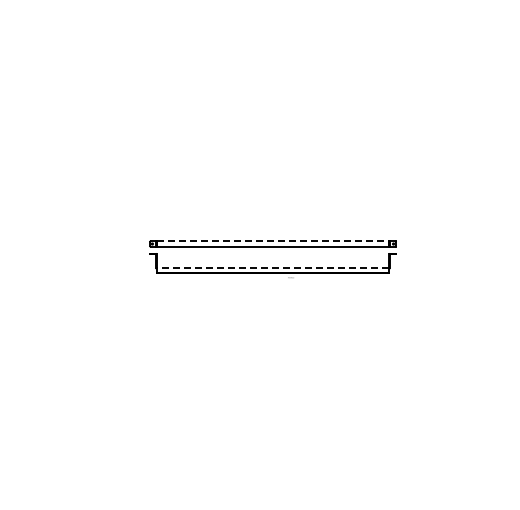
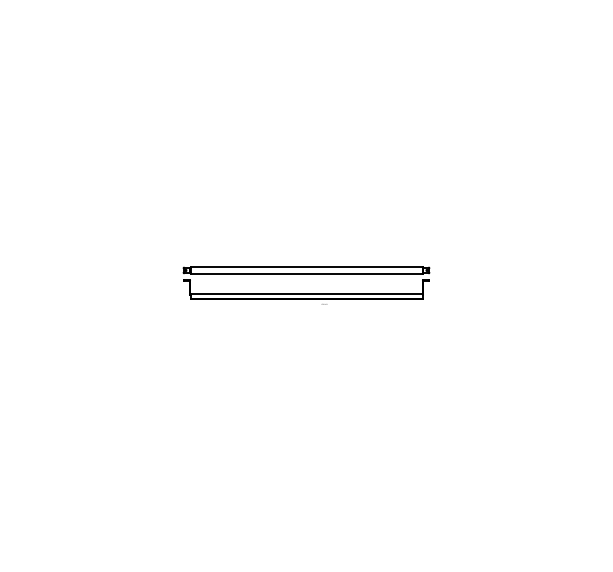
line: (273, 241) -> (306, 267), dashed -> solid
line: (273, 268) -> (306, 294), dashed -> solid

